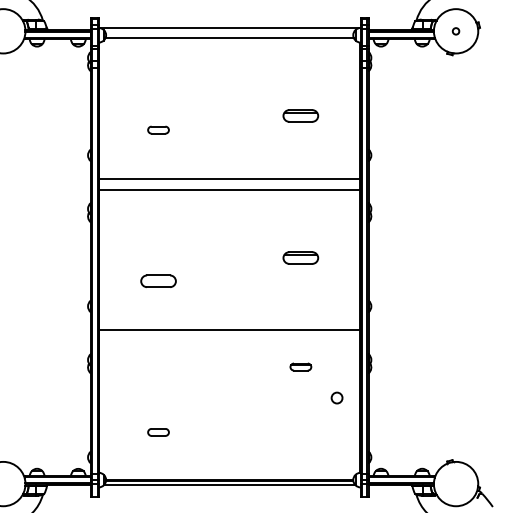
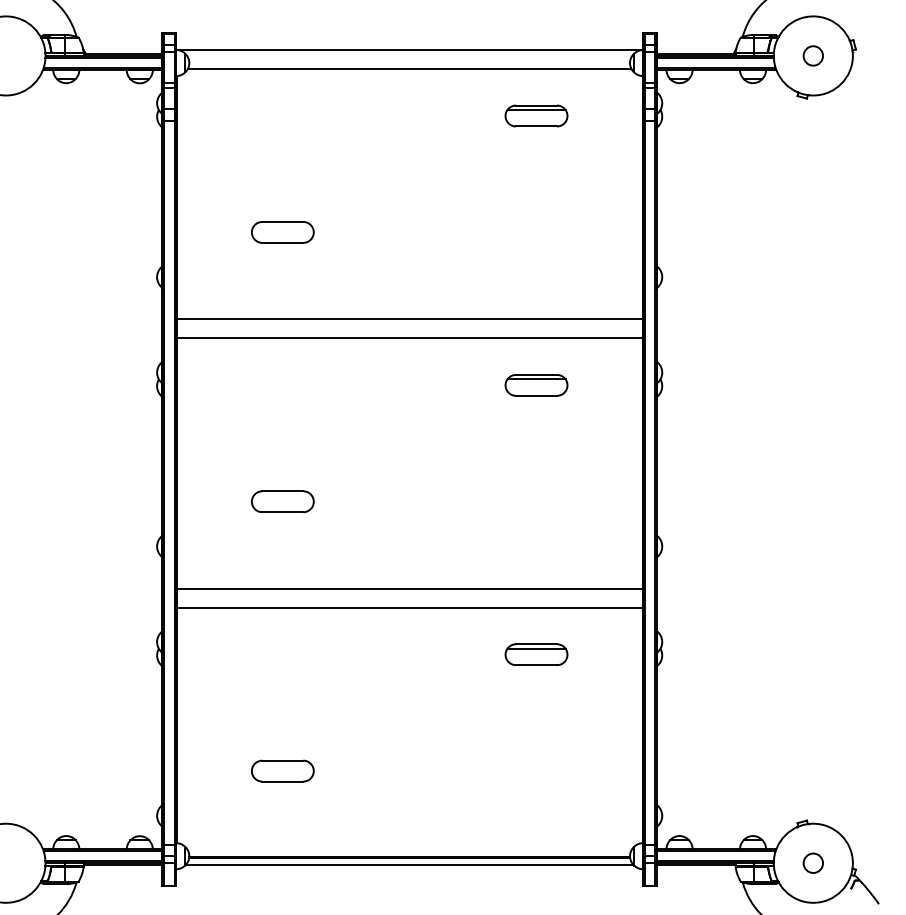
circle: (455, 31) -> (812, 56), size x1.67
part: (300, 115) -> (535, 115), moved
part: (158, 129) -> (282, 231), size x1.67
part: (300, 257) -> (535, 384), moved
line: (229, 340) -> (409, 607), added
part: (300, 366) -> (535, 653), size x1.67
circle: (336, 397) -> (812, 862), moved
part: (158, 432) -> (282, 771), size x1.67

